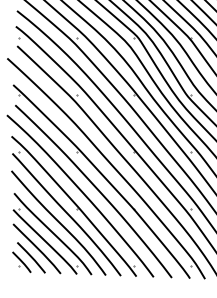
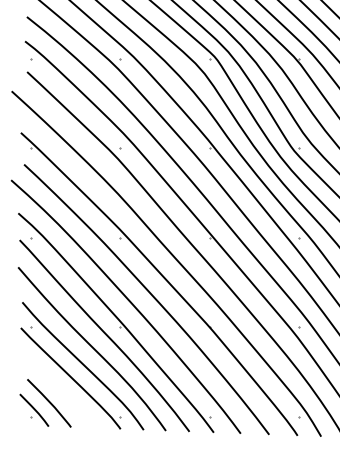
line: (36, 248) -> (57, 388), removed

